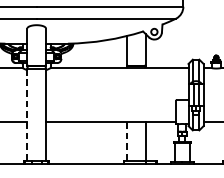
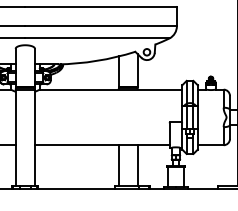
line: (27, 114) -> (15, 137), dashed -> solid
line: (126, 141) -> (118, 165), dashed -> solid

